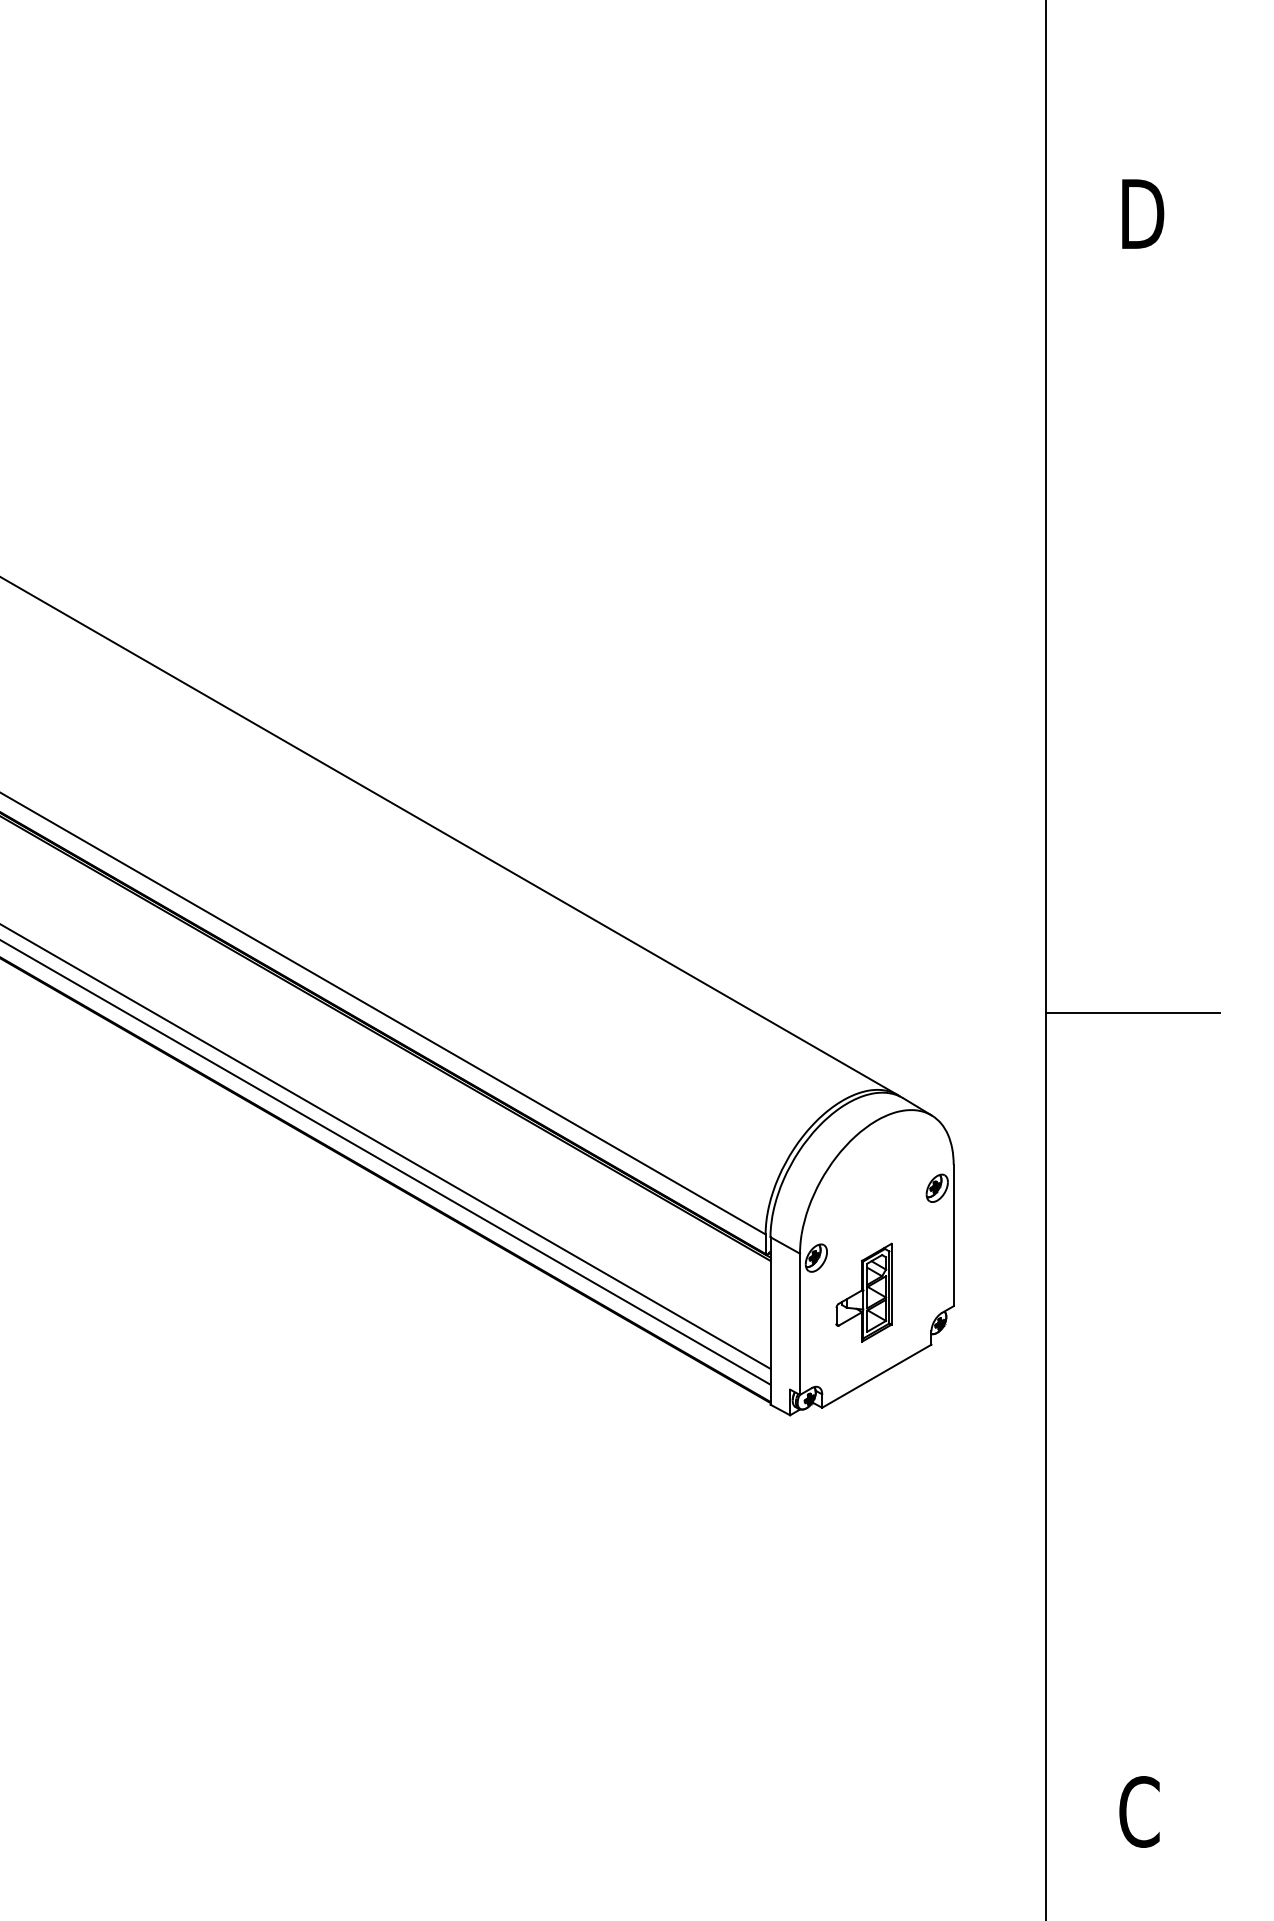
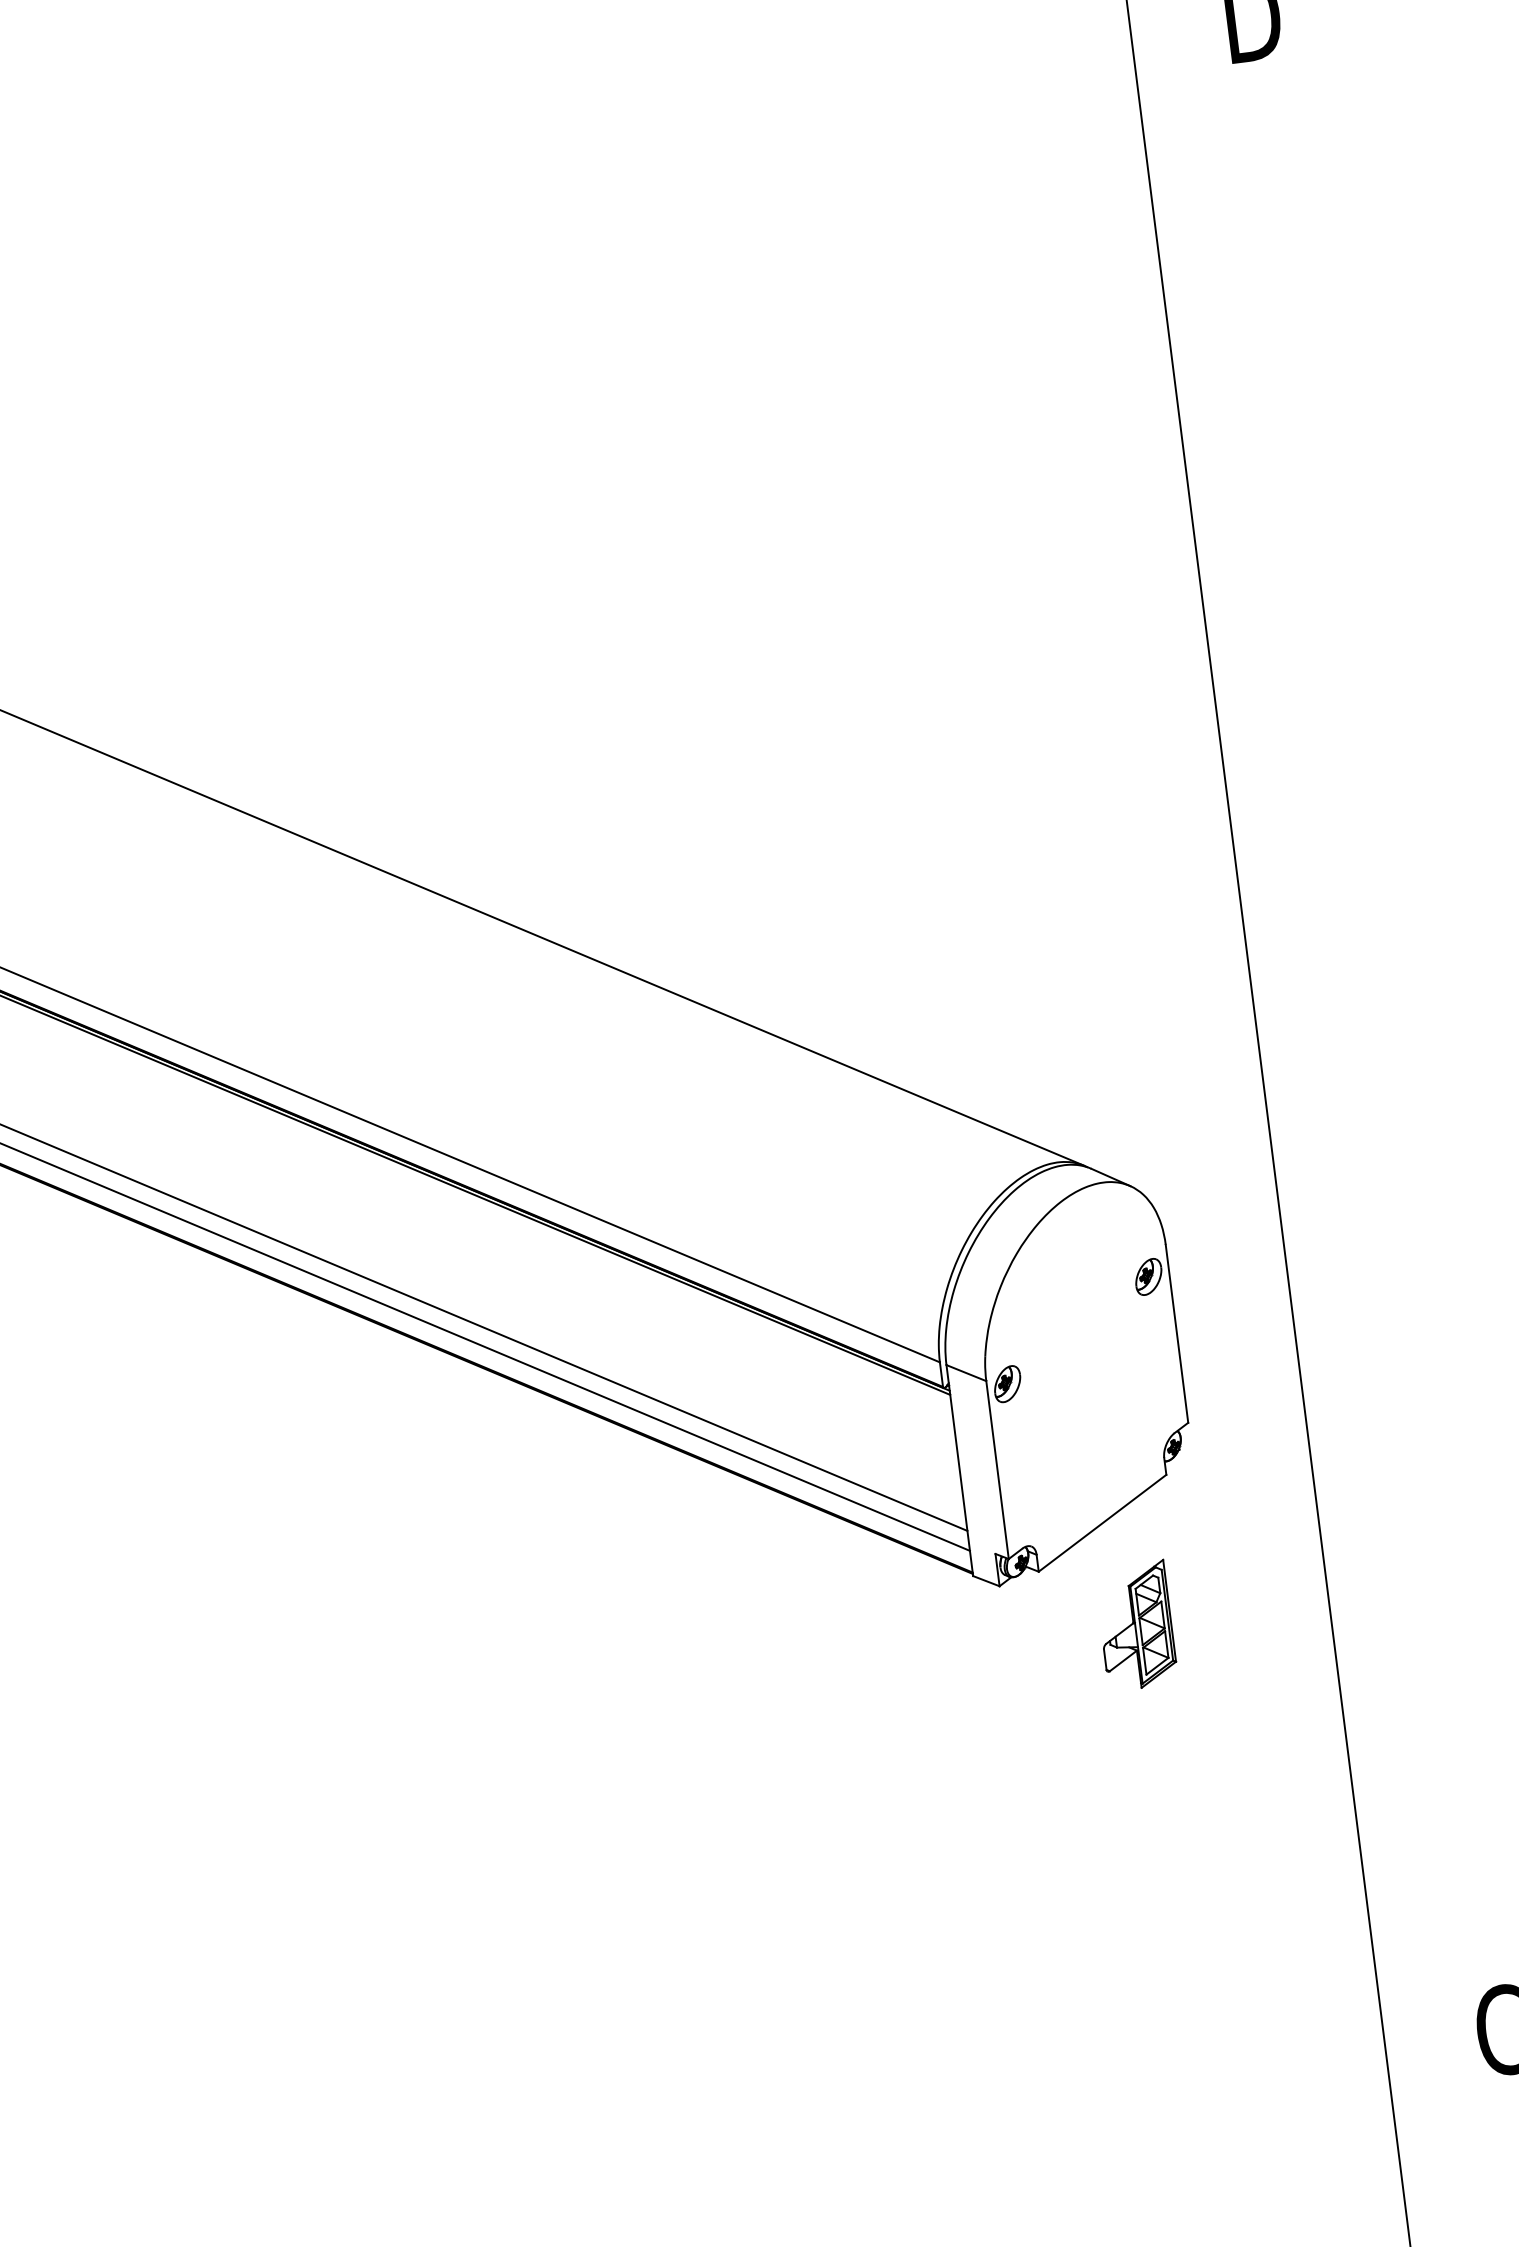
line: (1132, 1013) -> (1366, 1025), removed
part: (863, 1292) -> (1135, 1625), moved

